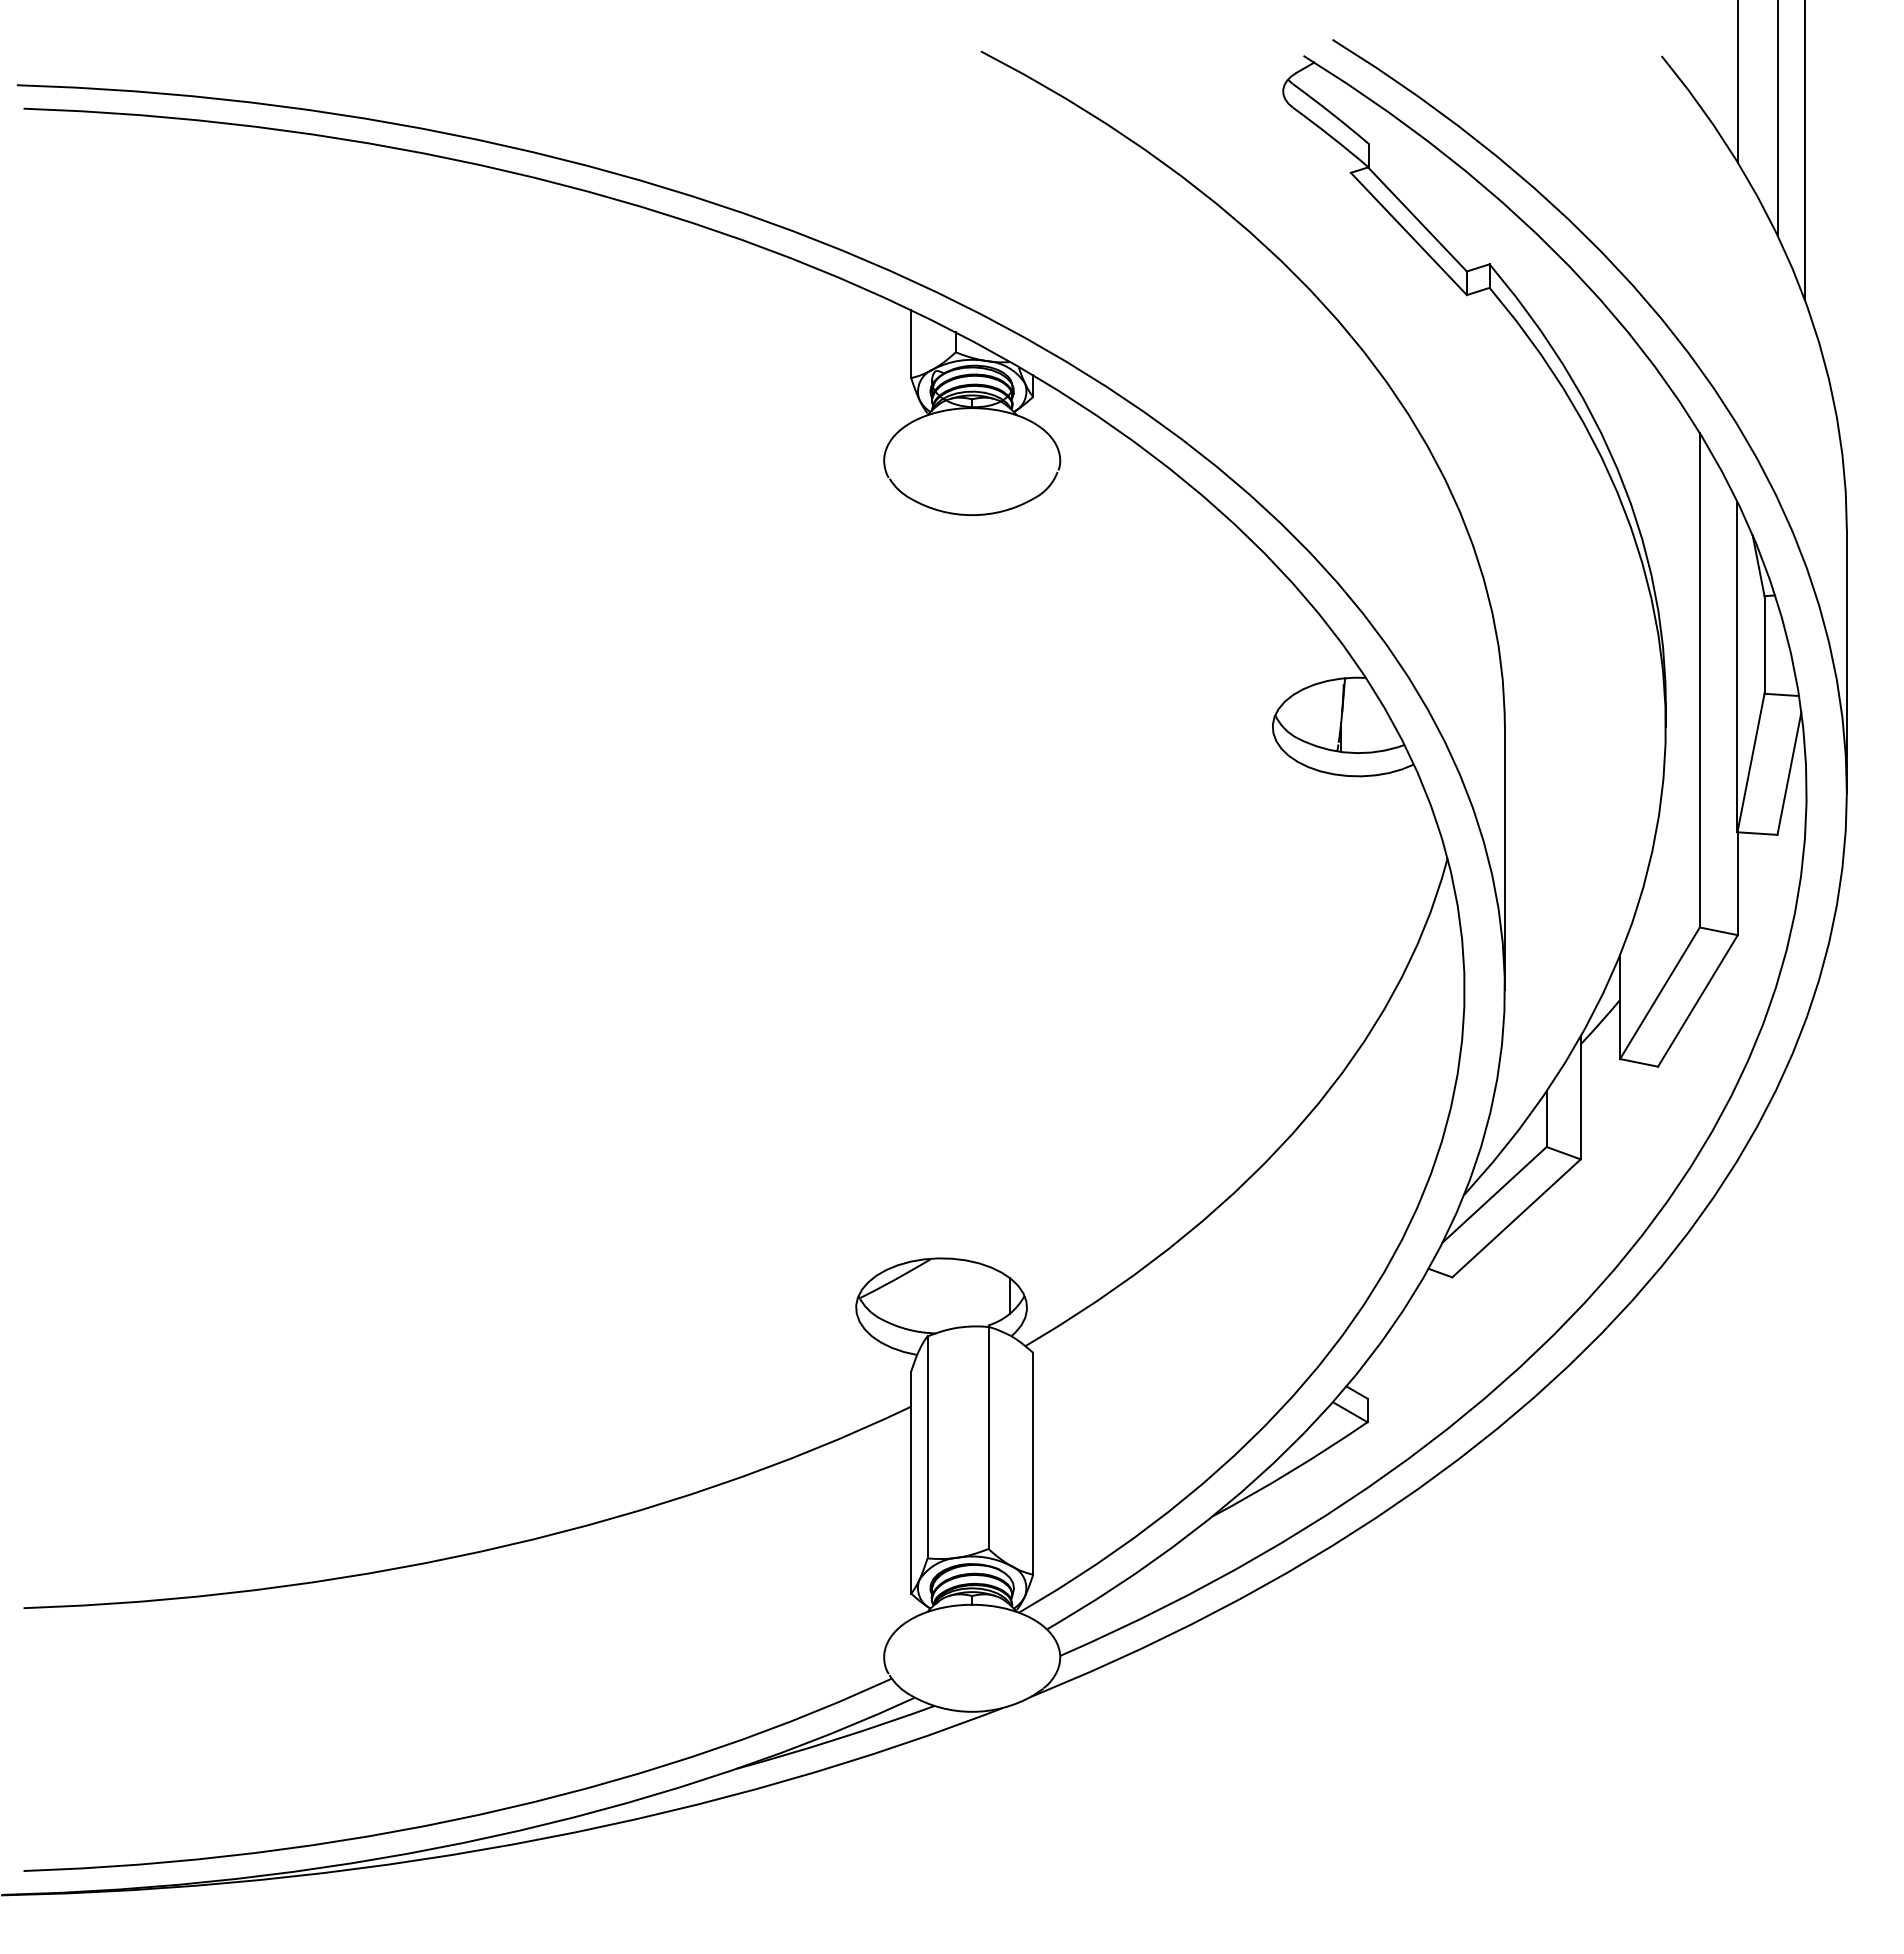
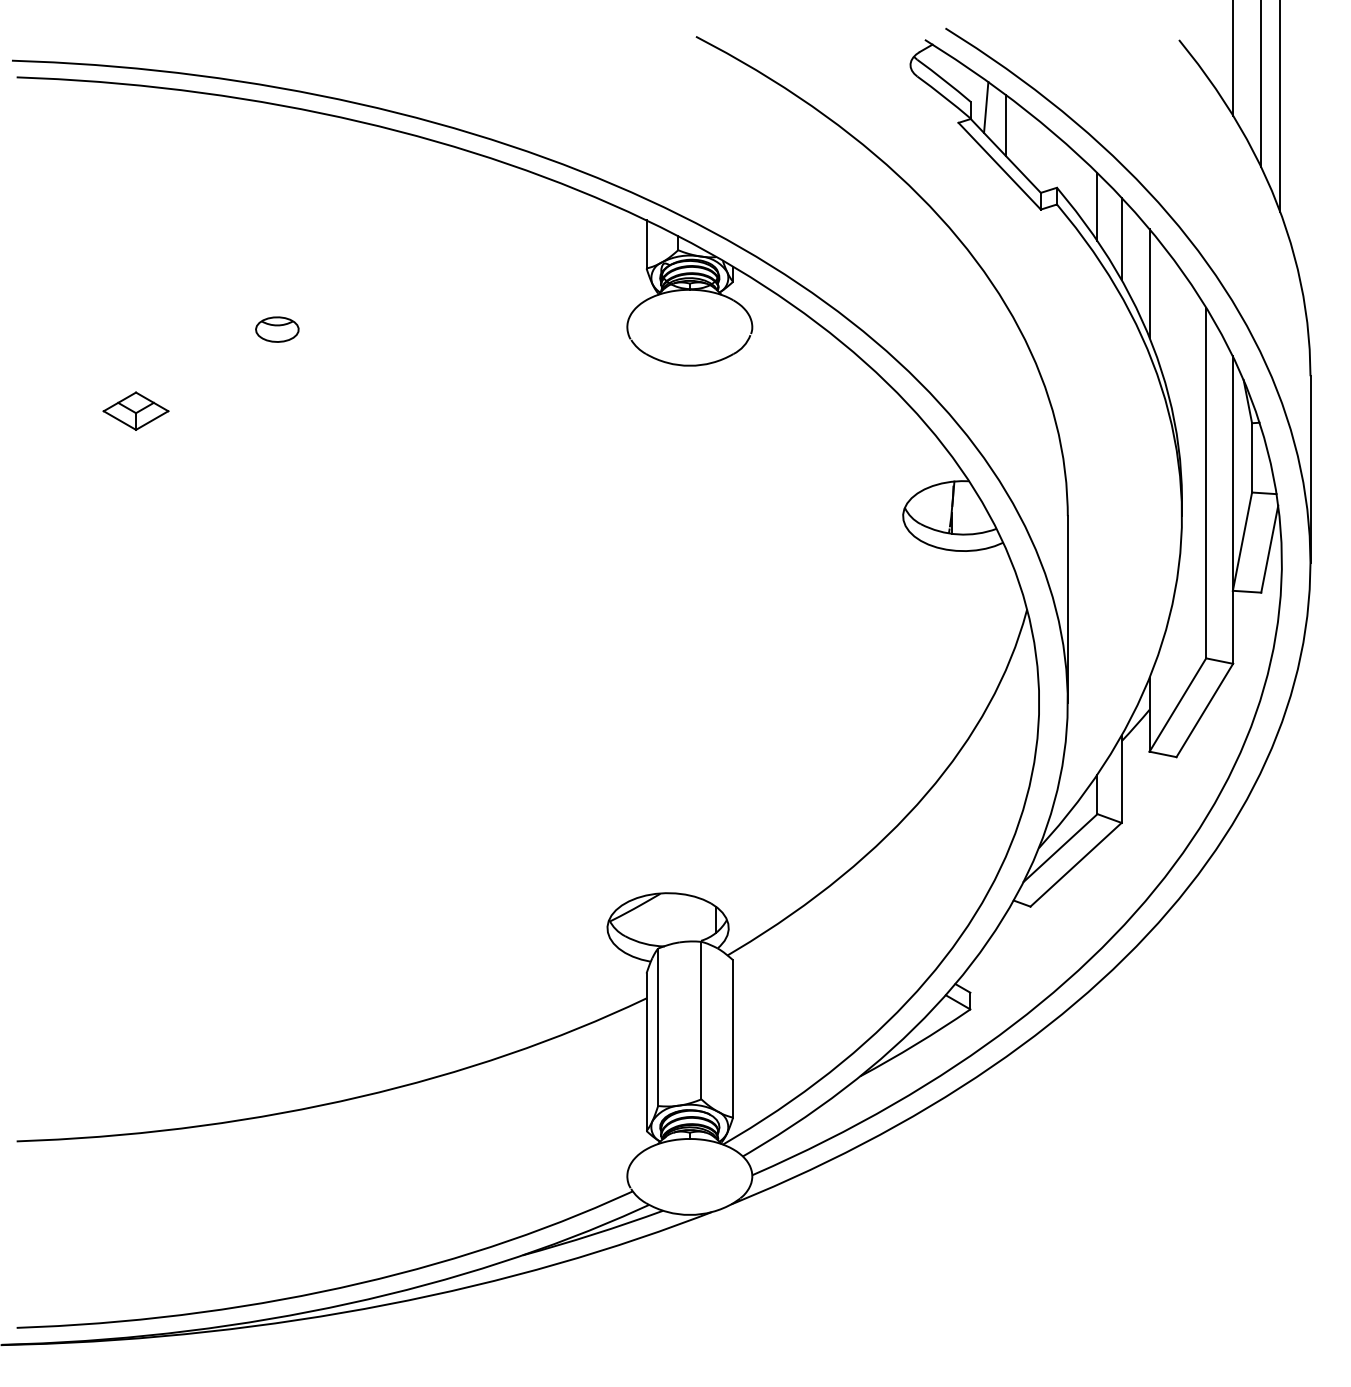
line: (1389, 151) -> (985, 107), added
line: (1418, 176) -> (1006, 125), added
line: (1546, 291) -> (1097, 207), added
line: (1580, 336) -> (1121, 239), added
line: (1620, 398) -> (1149, 282), added
part: (390, 464) -> (277, 329), added
part: (191, 578) -> (135, 410), added

